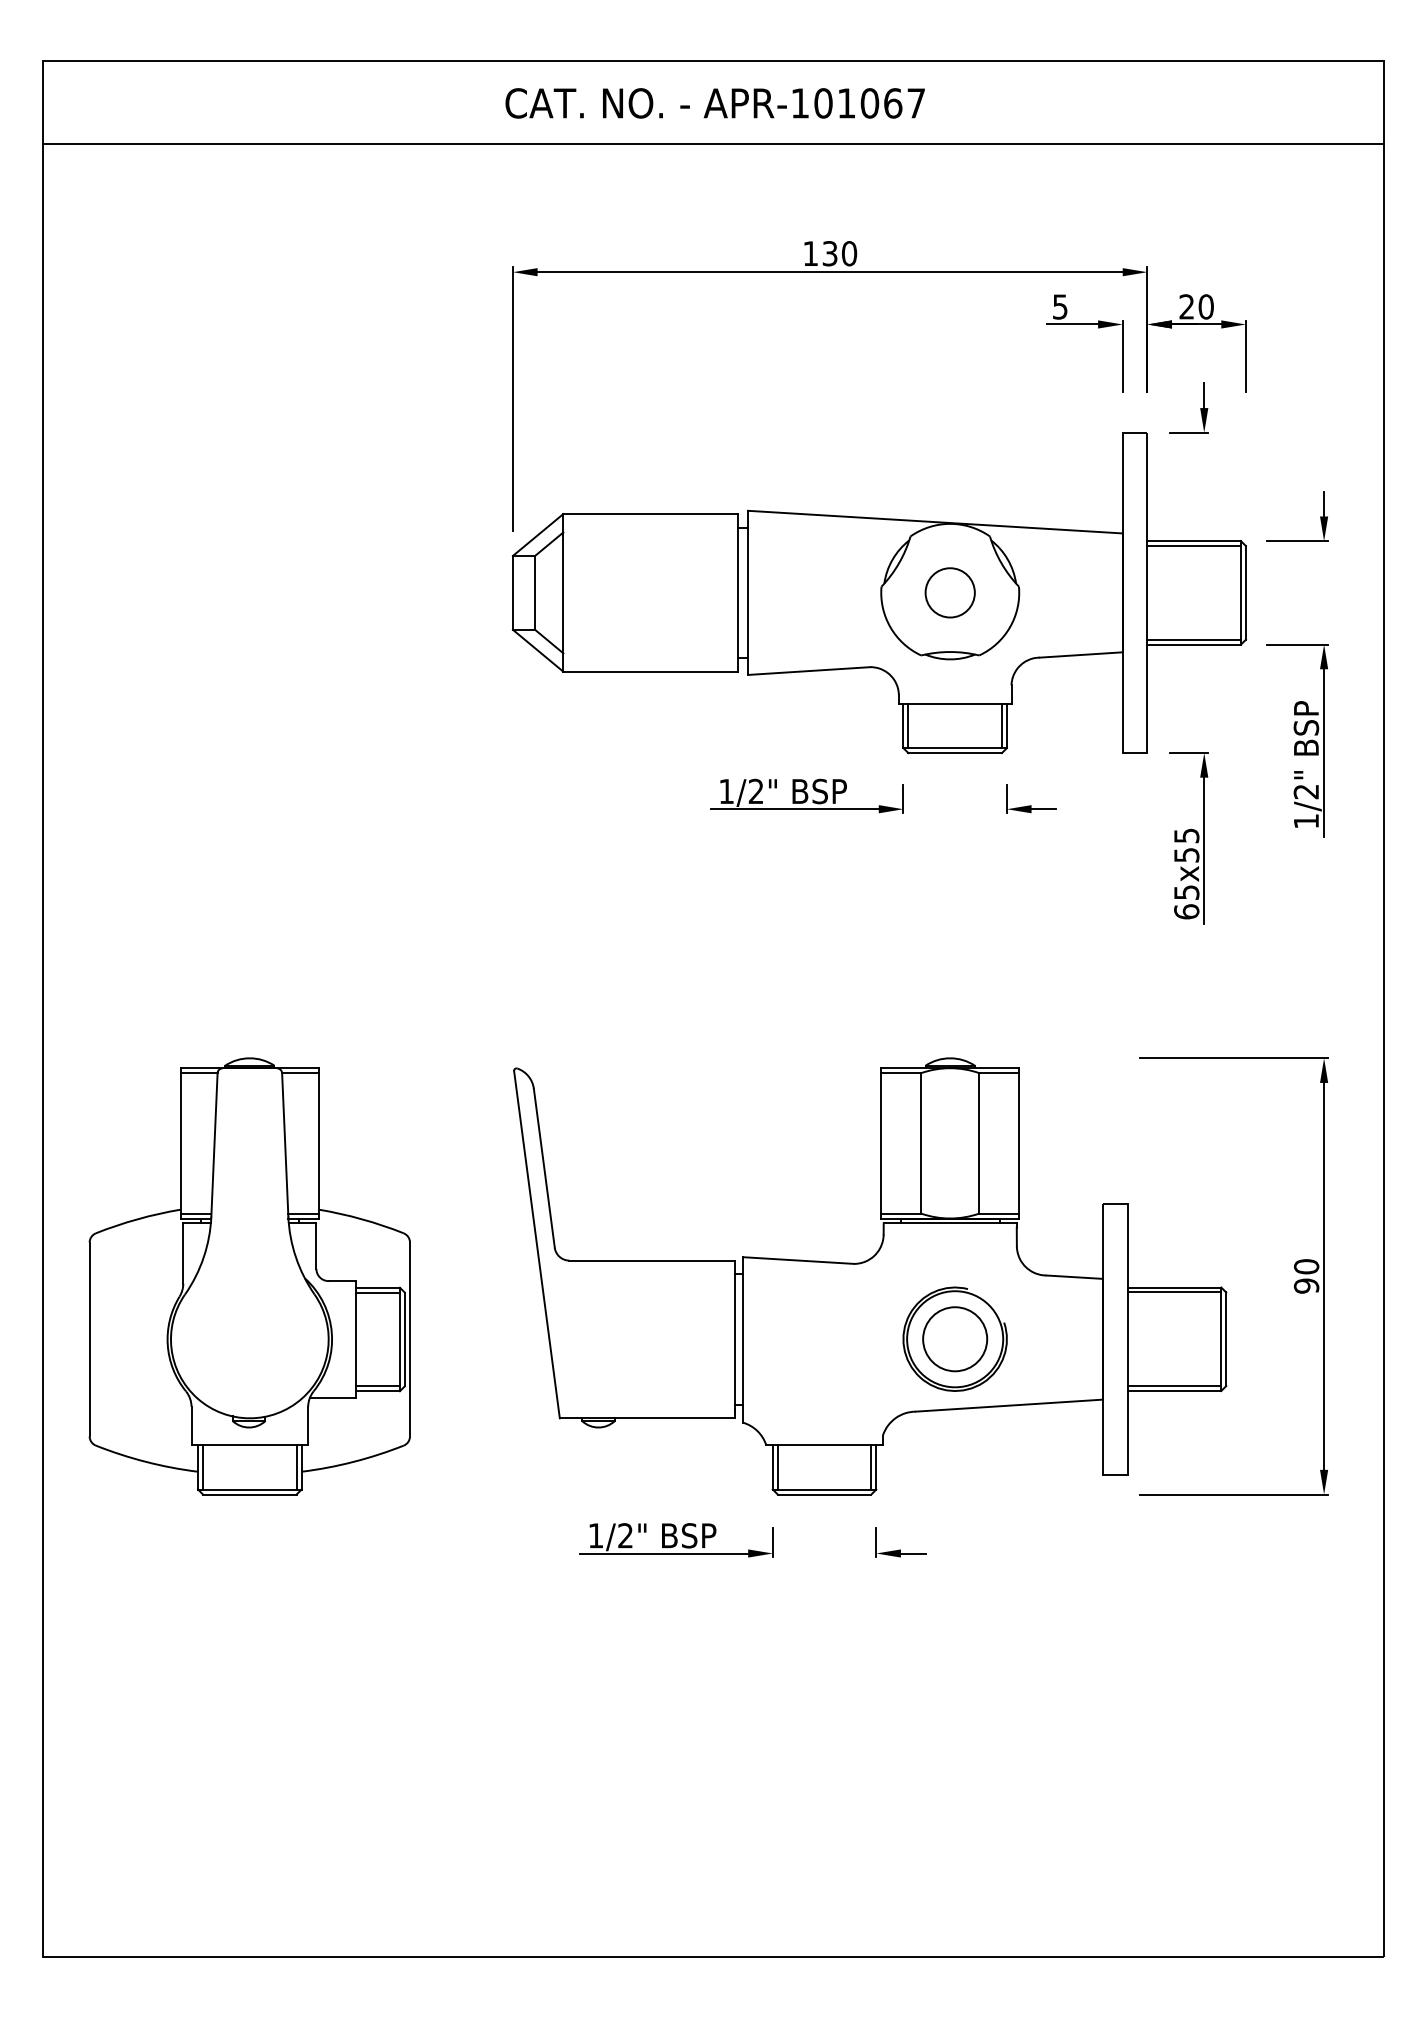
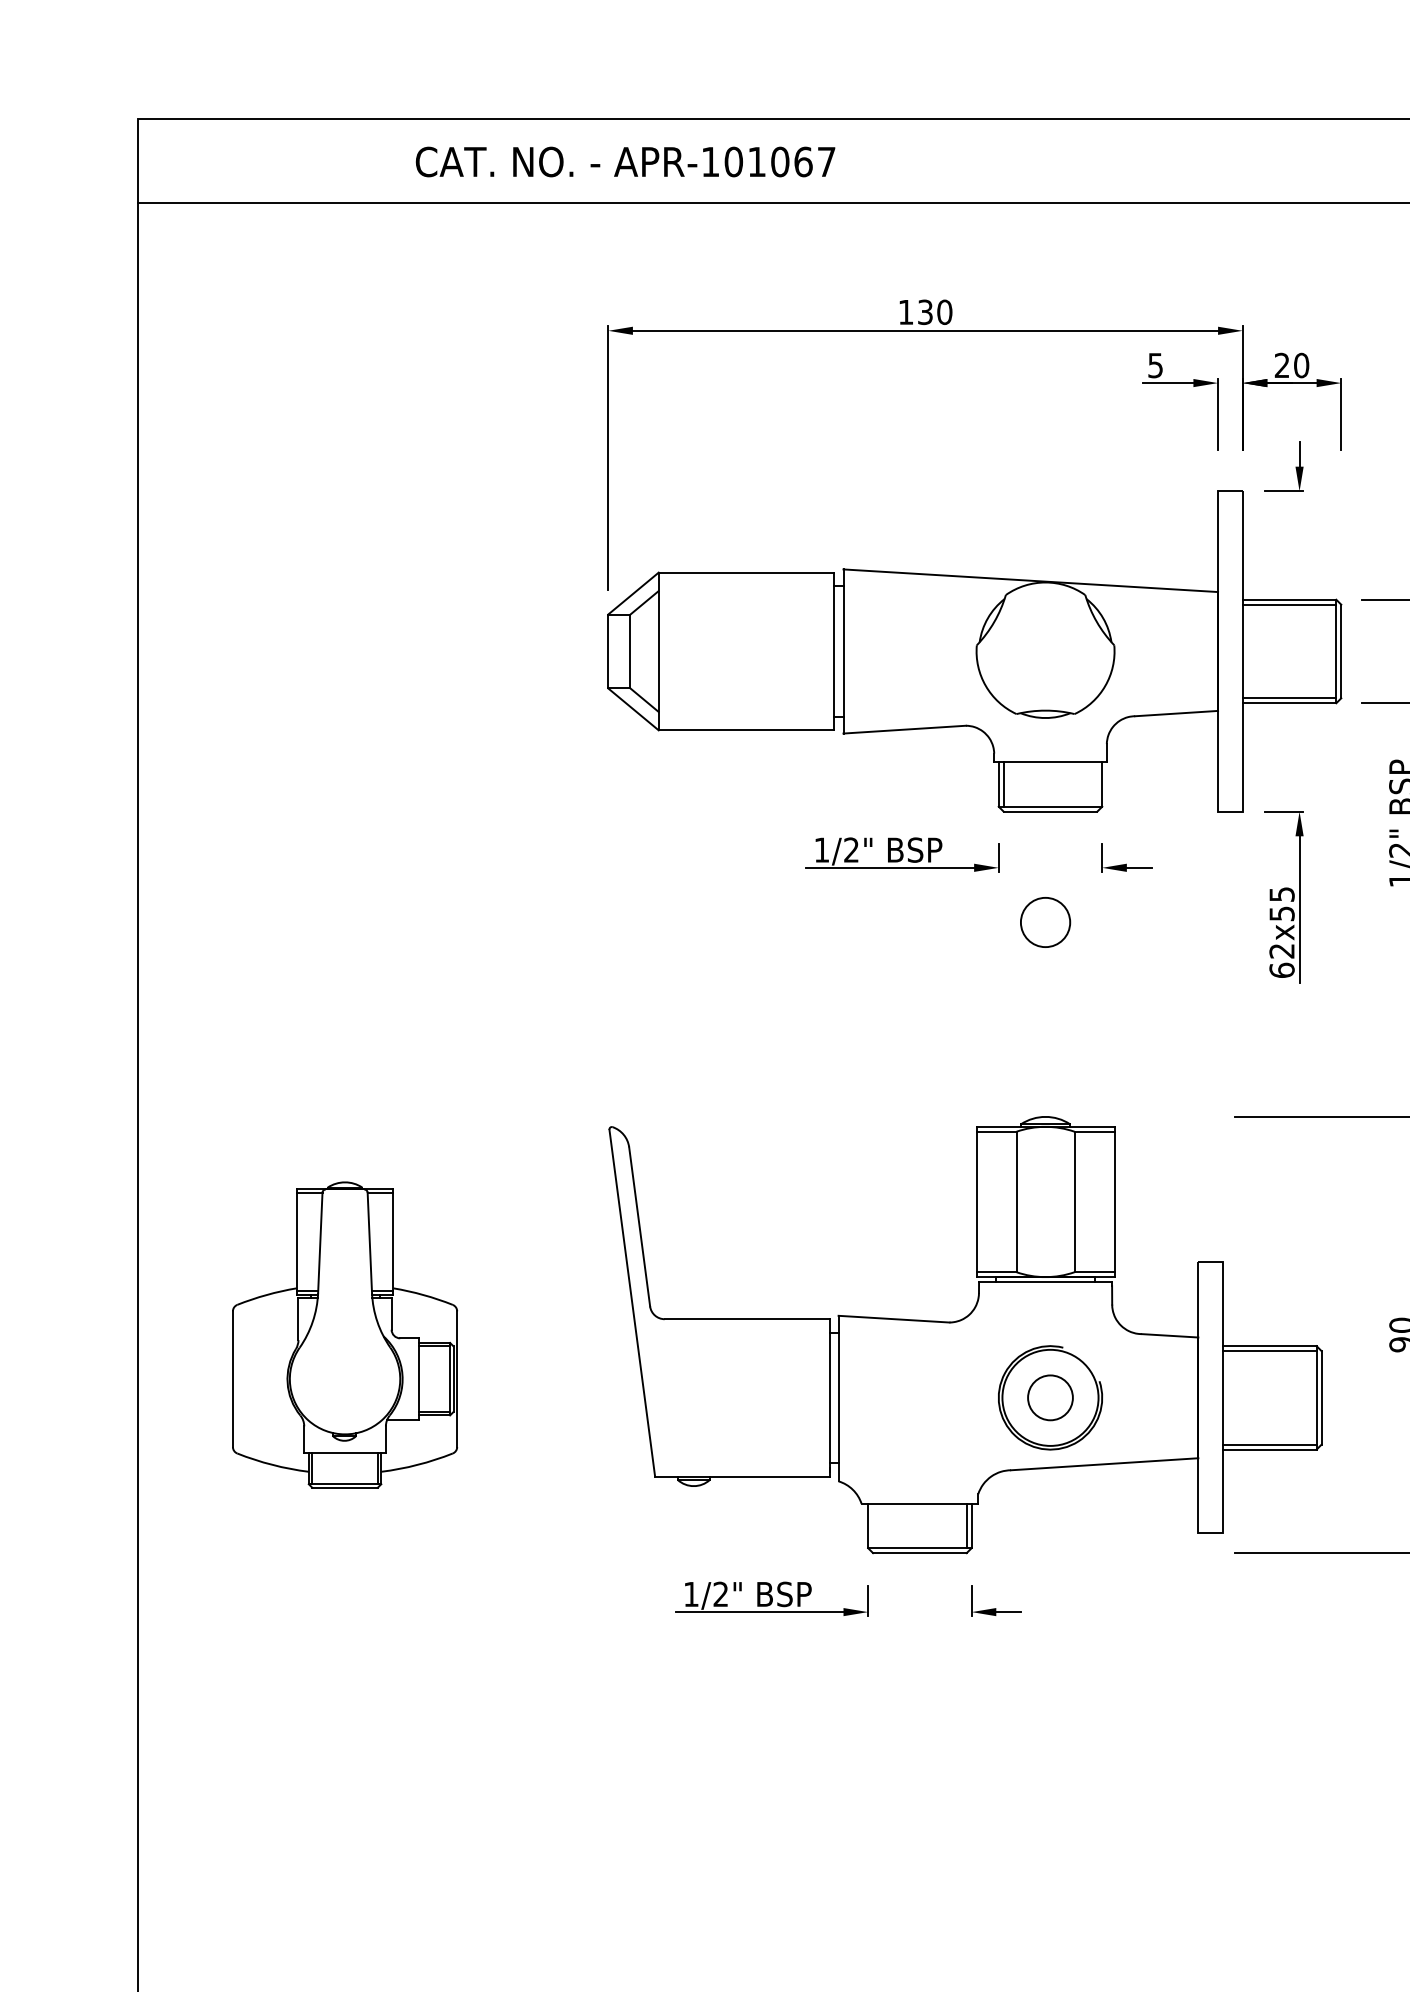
text: (714, 103) -> (624, 162), moved
circle: (949, 592) -> (1044, 922), moved
line: (1001, 725) -> (1096, 784), removed
text: (1186, 892) -> (1281, 951), 65x55 -> 62x55
part: (249, 1276) -> (344, 1335), size x0.7
circle: (955, 1339) -> (1050, 1398), size x0.7
line: (777, 1467) -> (872, 1526), removed

